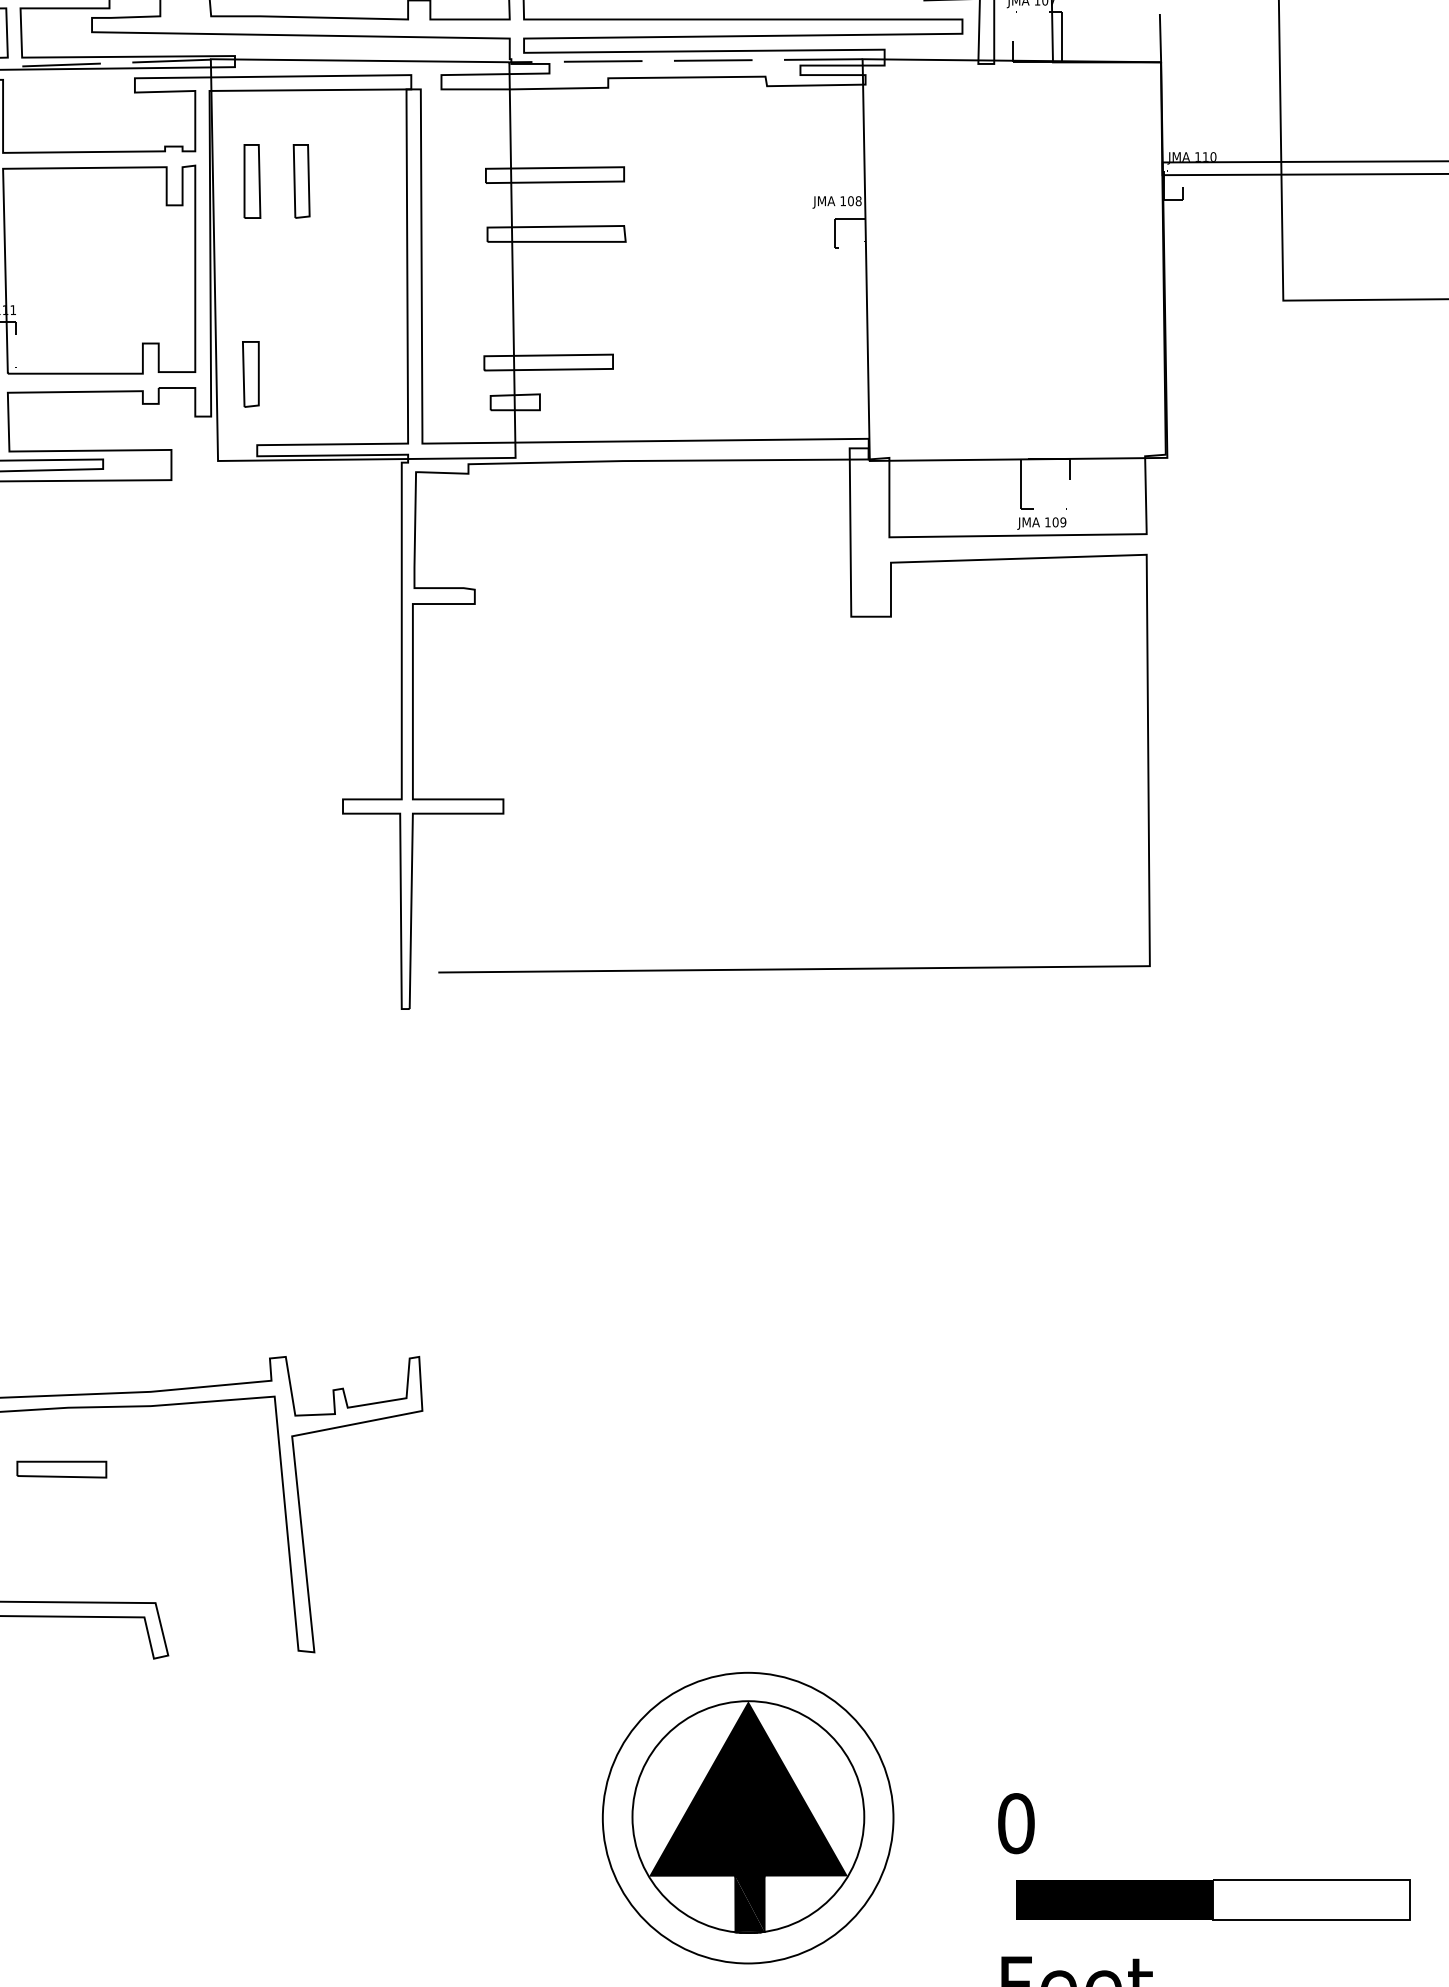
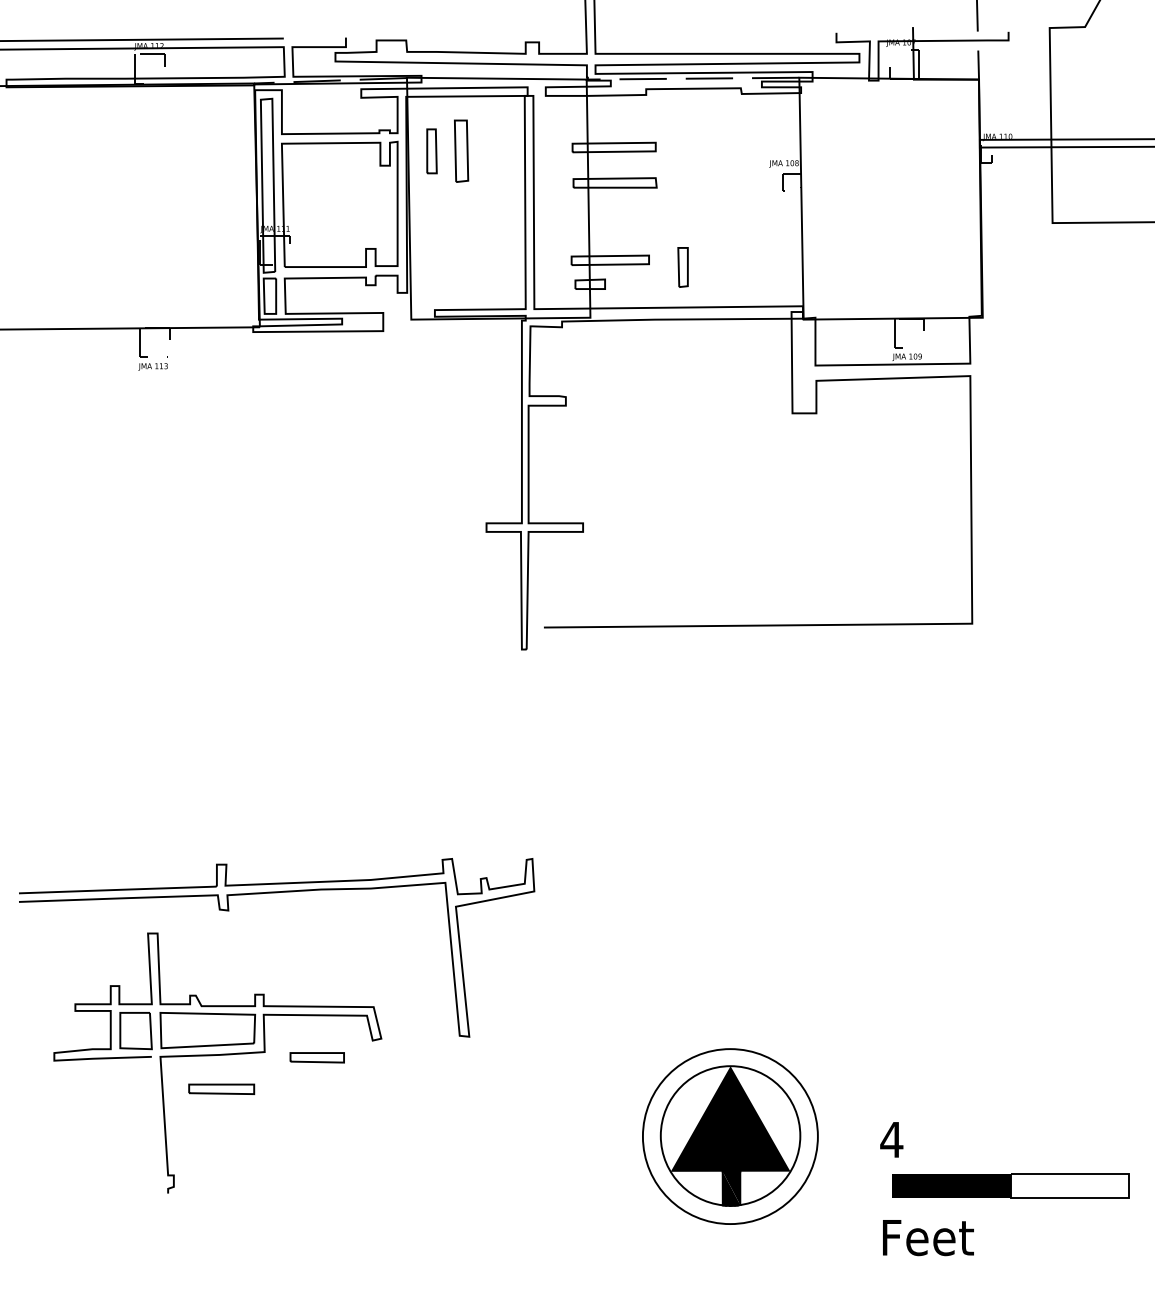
part: (301, 181) -> (461, 151), size x1.4
part: (249, 374) -> (682, 267), moved
part: (60, 1469) -> (316, 1057), moved
text: (1015, 1822) -> (891, 1139), 0 -> 4

